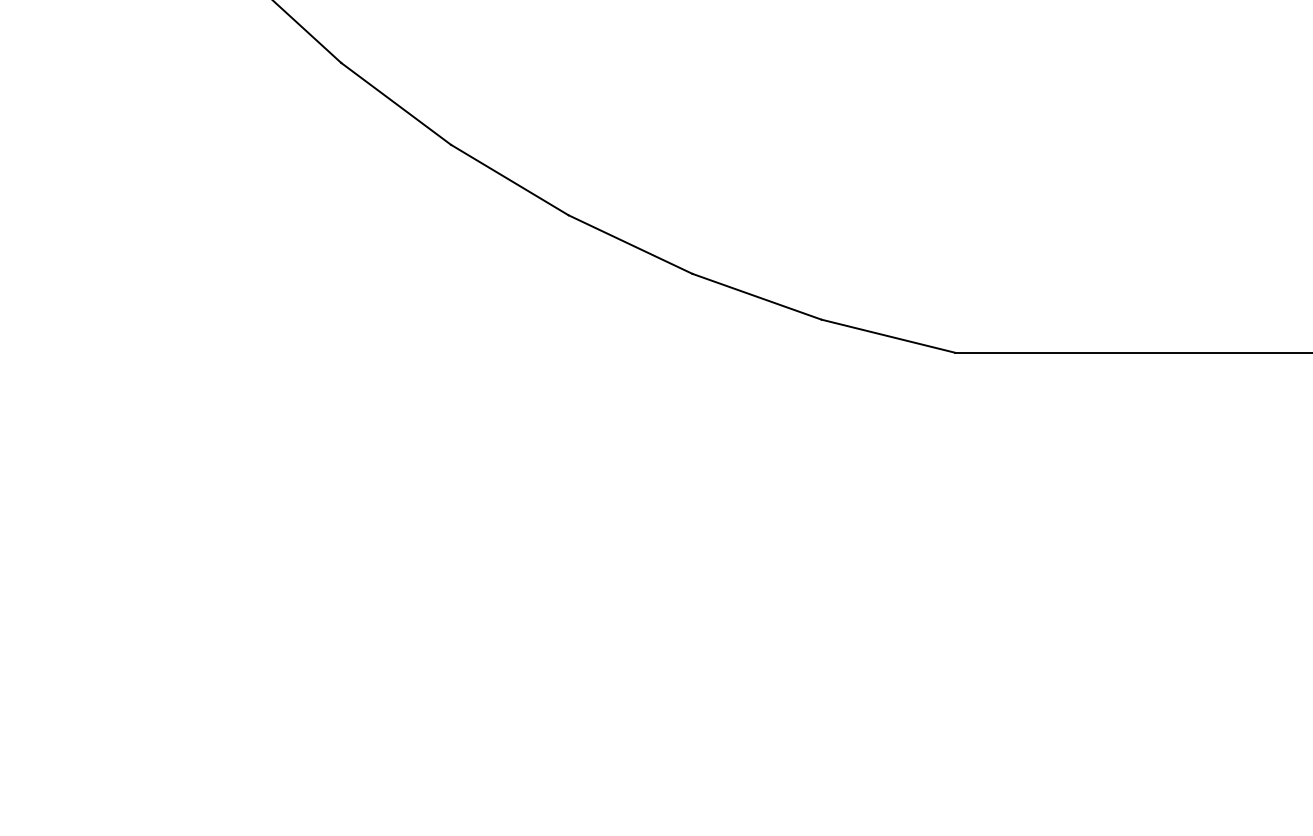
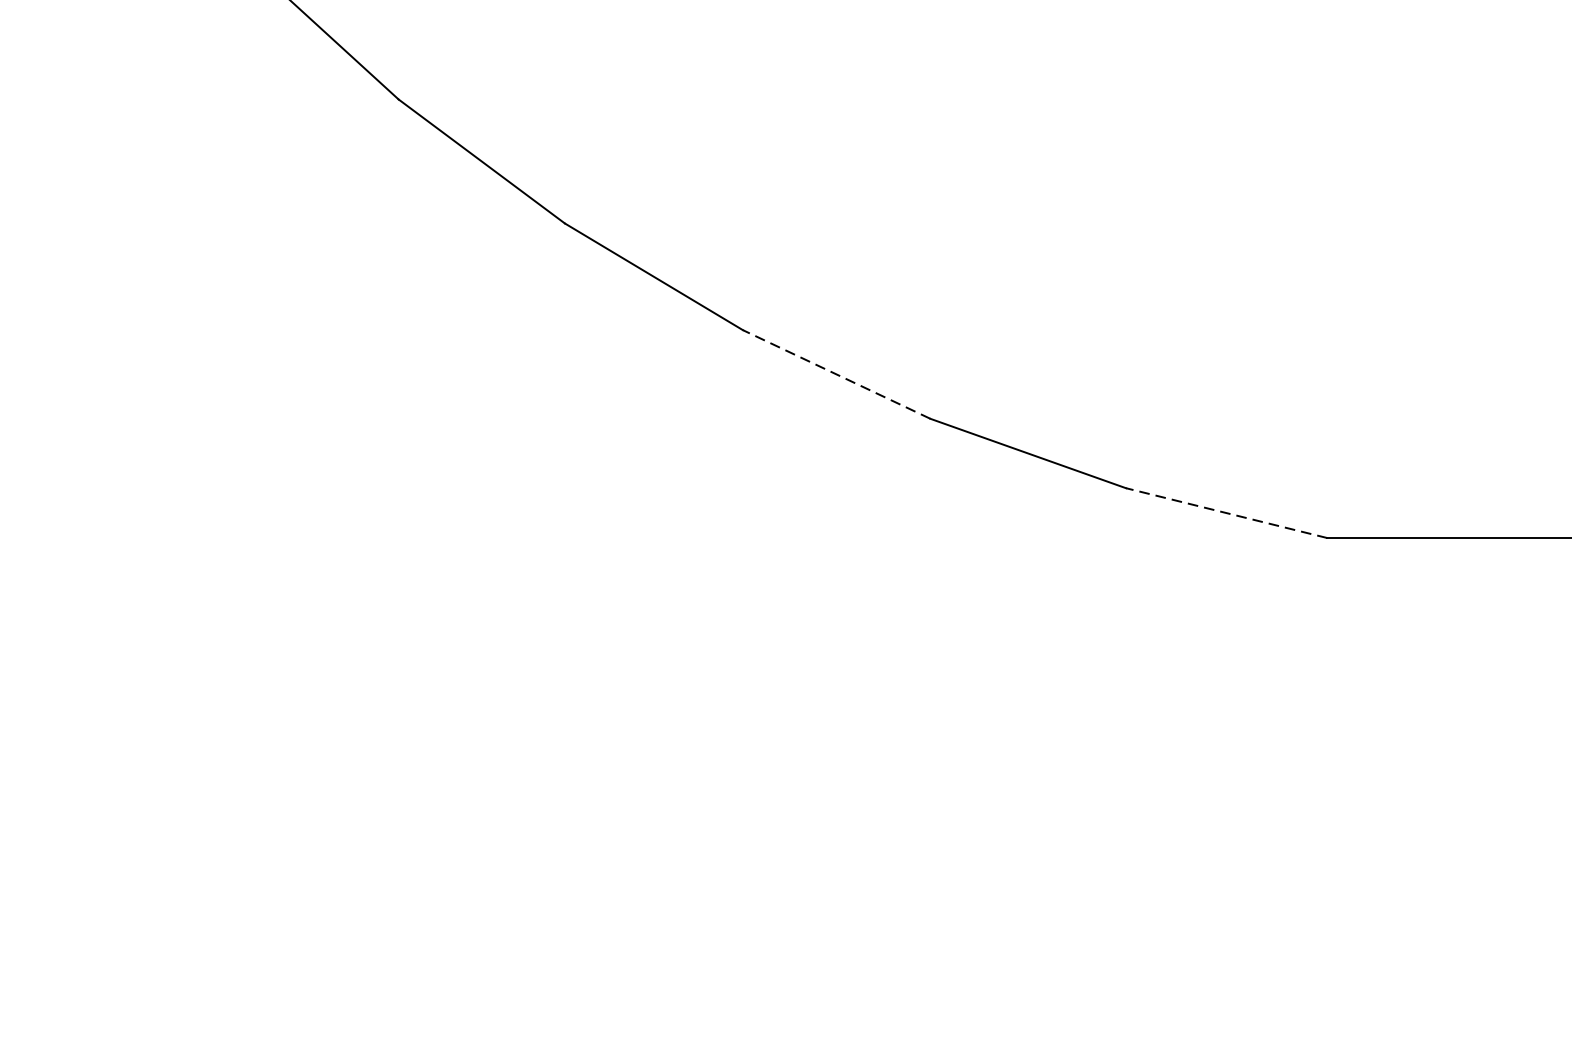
line: (630, 244) -> (836, 374), solid -> dashed
line: (888, 336) -> (1227, 513), solid -> dashed

